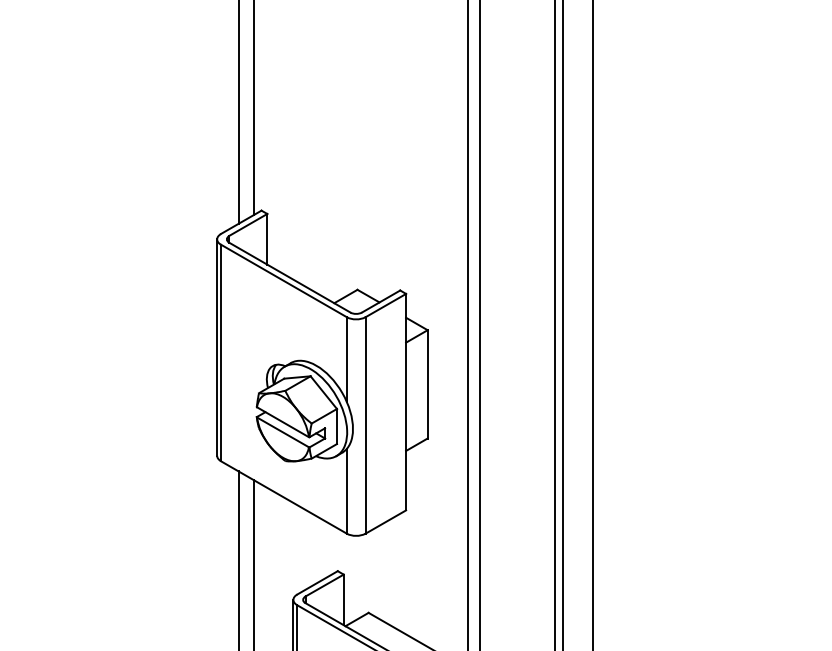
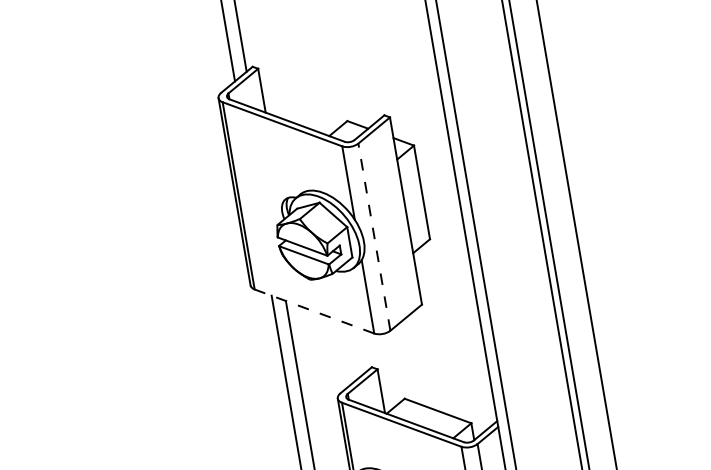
line: (365, 424) -> (374, 236), solid -> dashed
line: (283, 497) -> (314, 311), solid -> dashed

